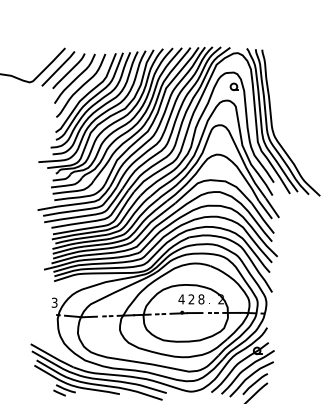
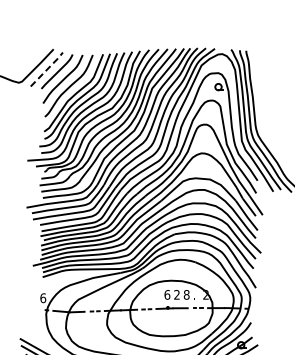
line: (59, 68) -> (47, 69), solid -> dashed
text: (181, 299) -> (167, 294), 4 -> 6
text: (54, 302) -> (43, 297), 3 -> 6

